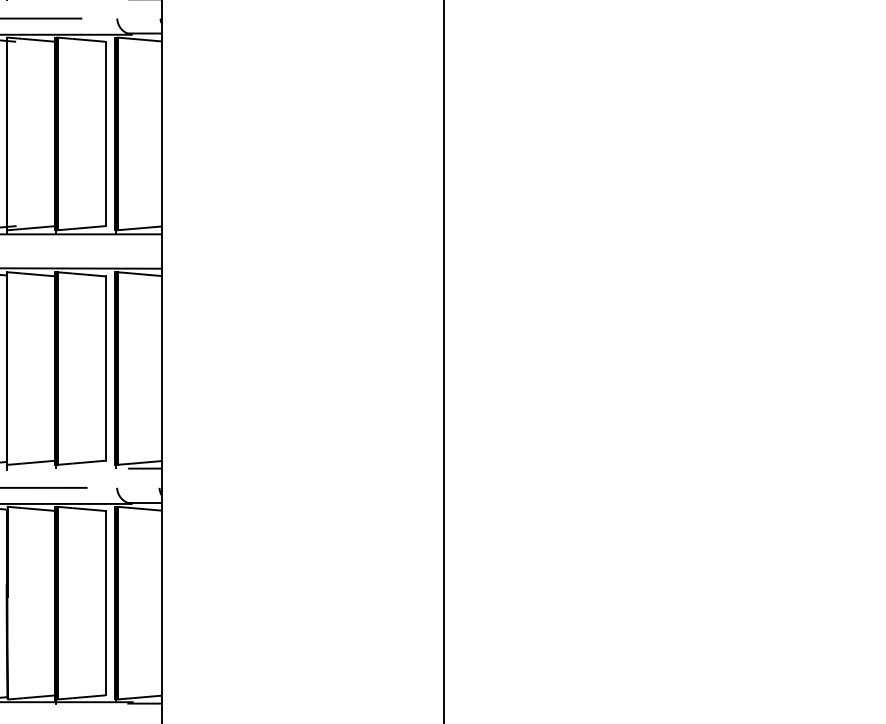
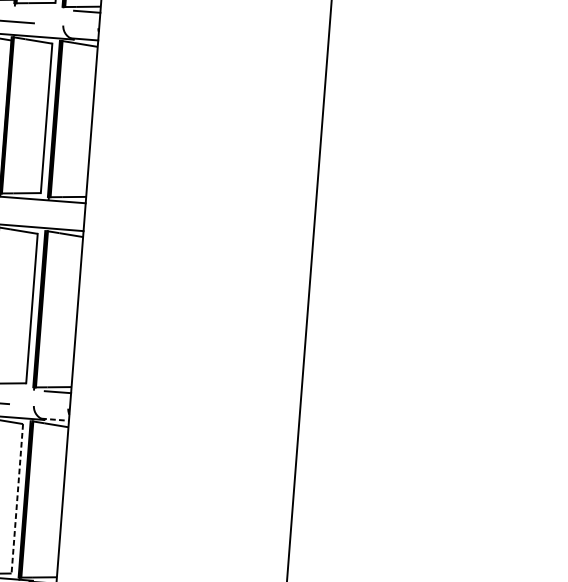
line: (144, 502) -> (55, 419), solid -> dashed
line: (105, 603) -> (17, 499), solid -> dashed

